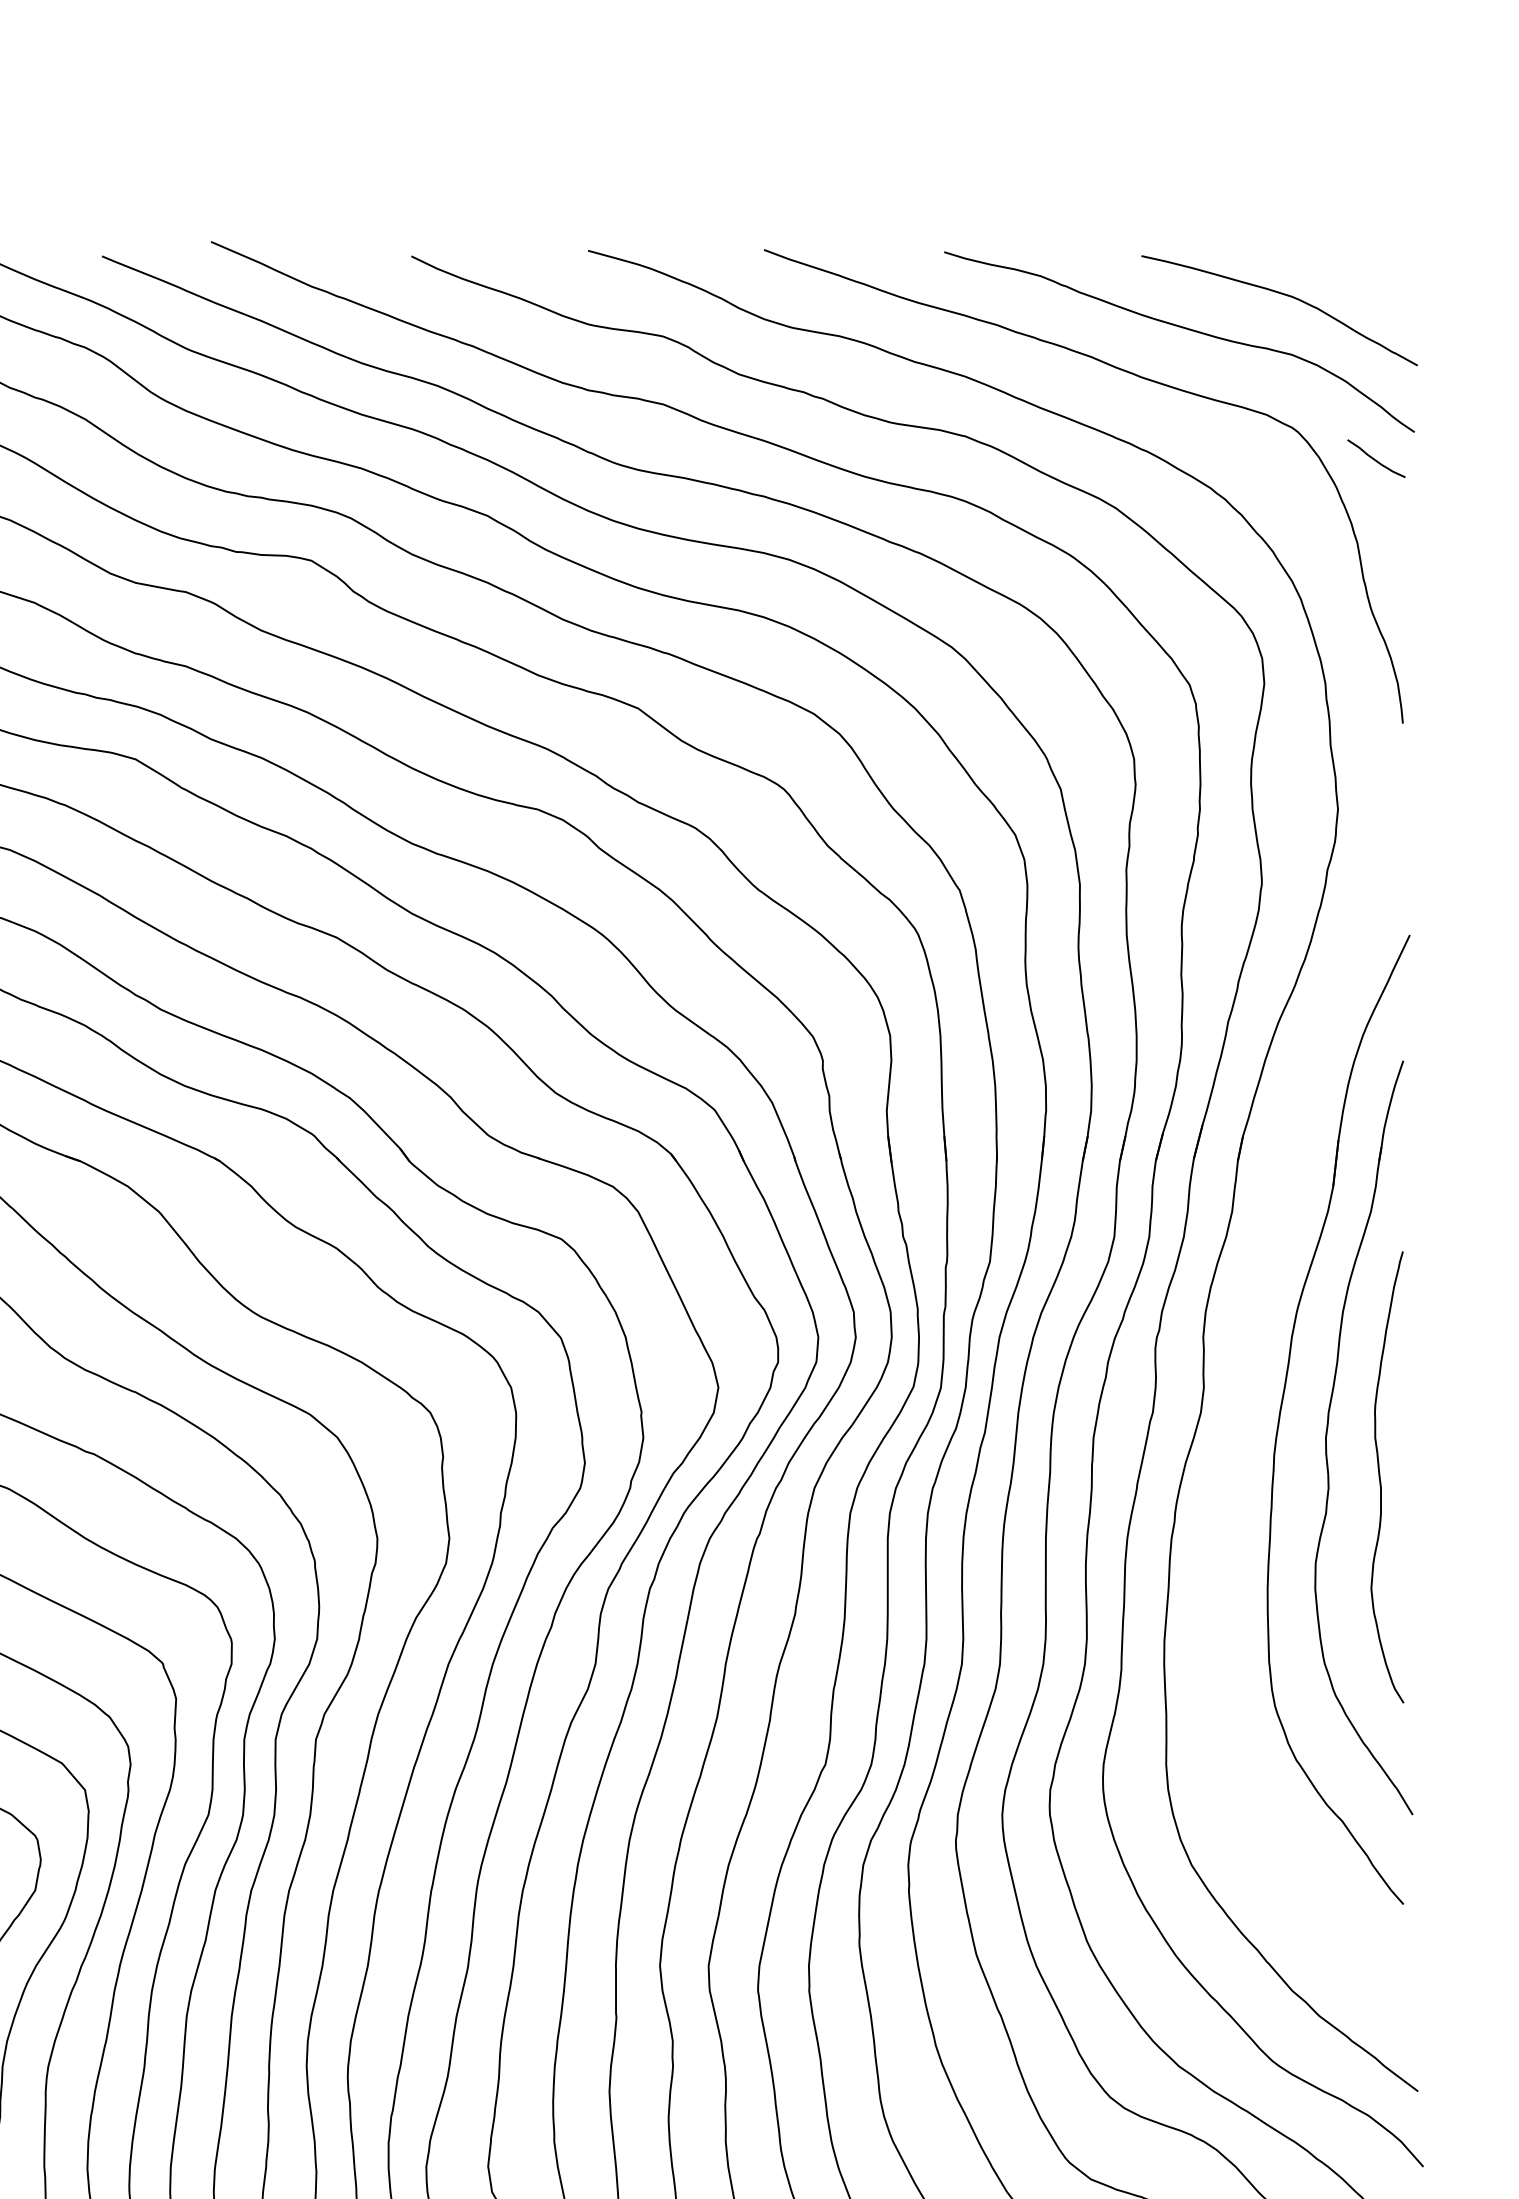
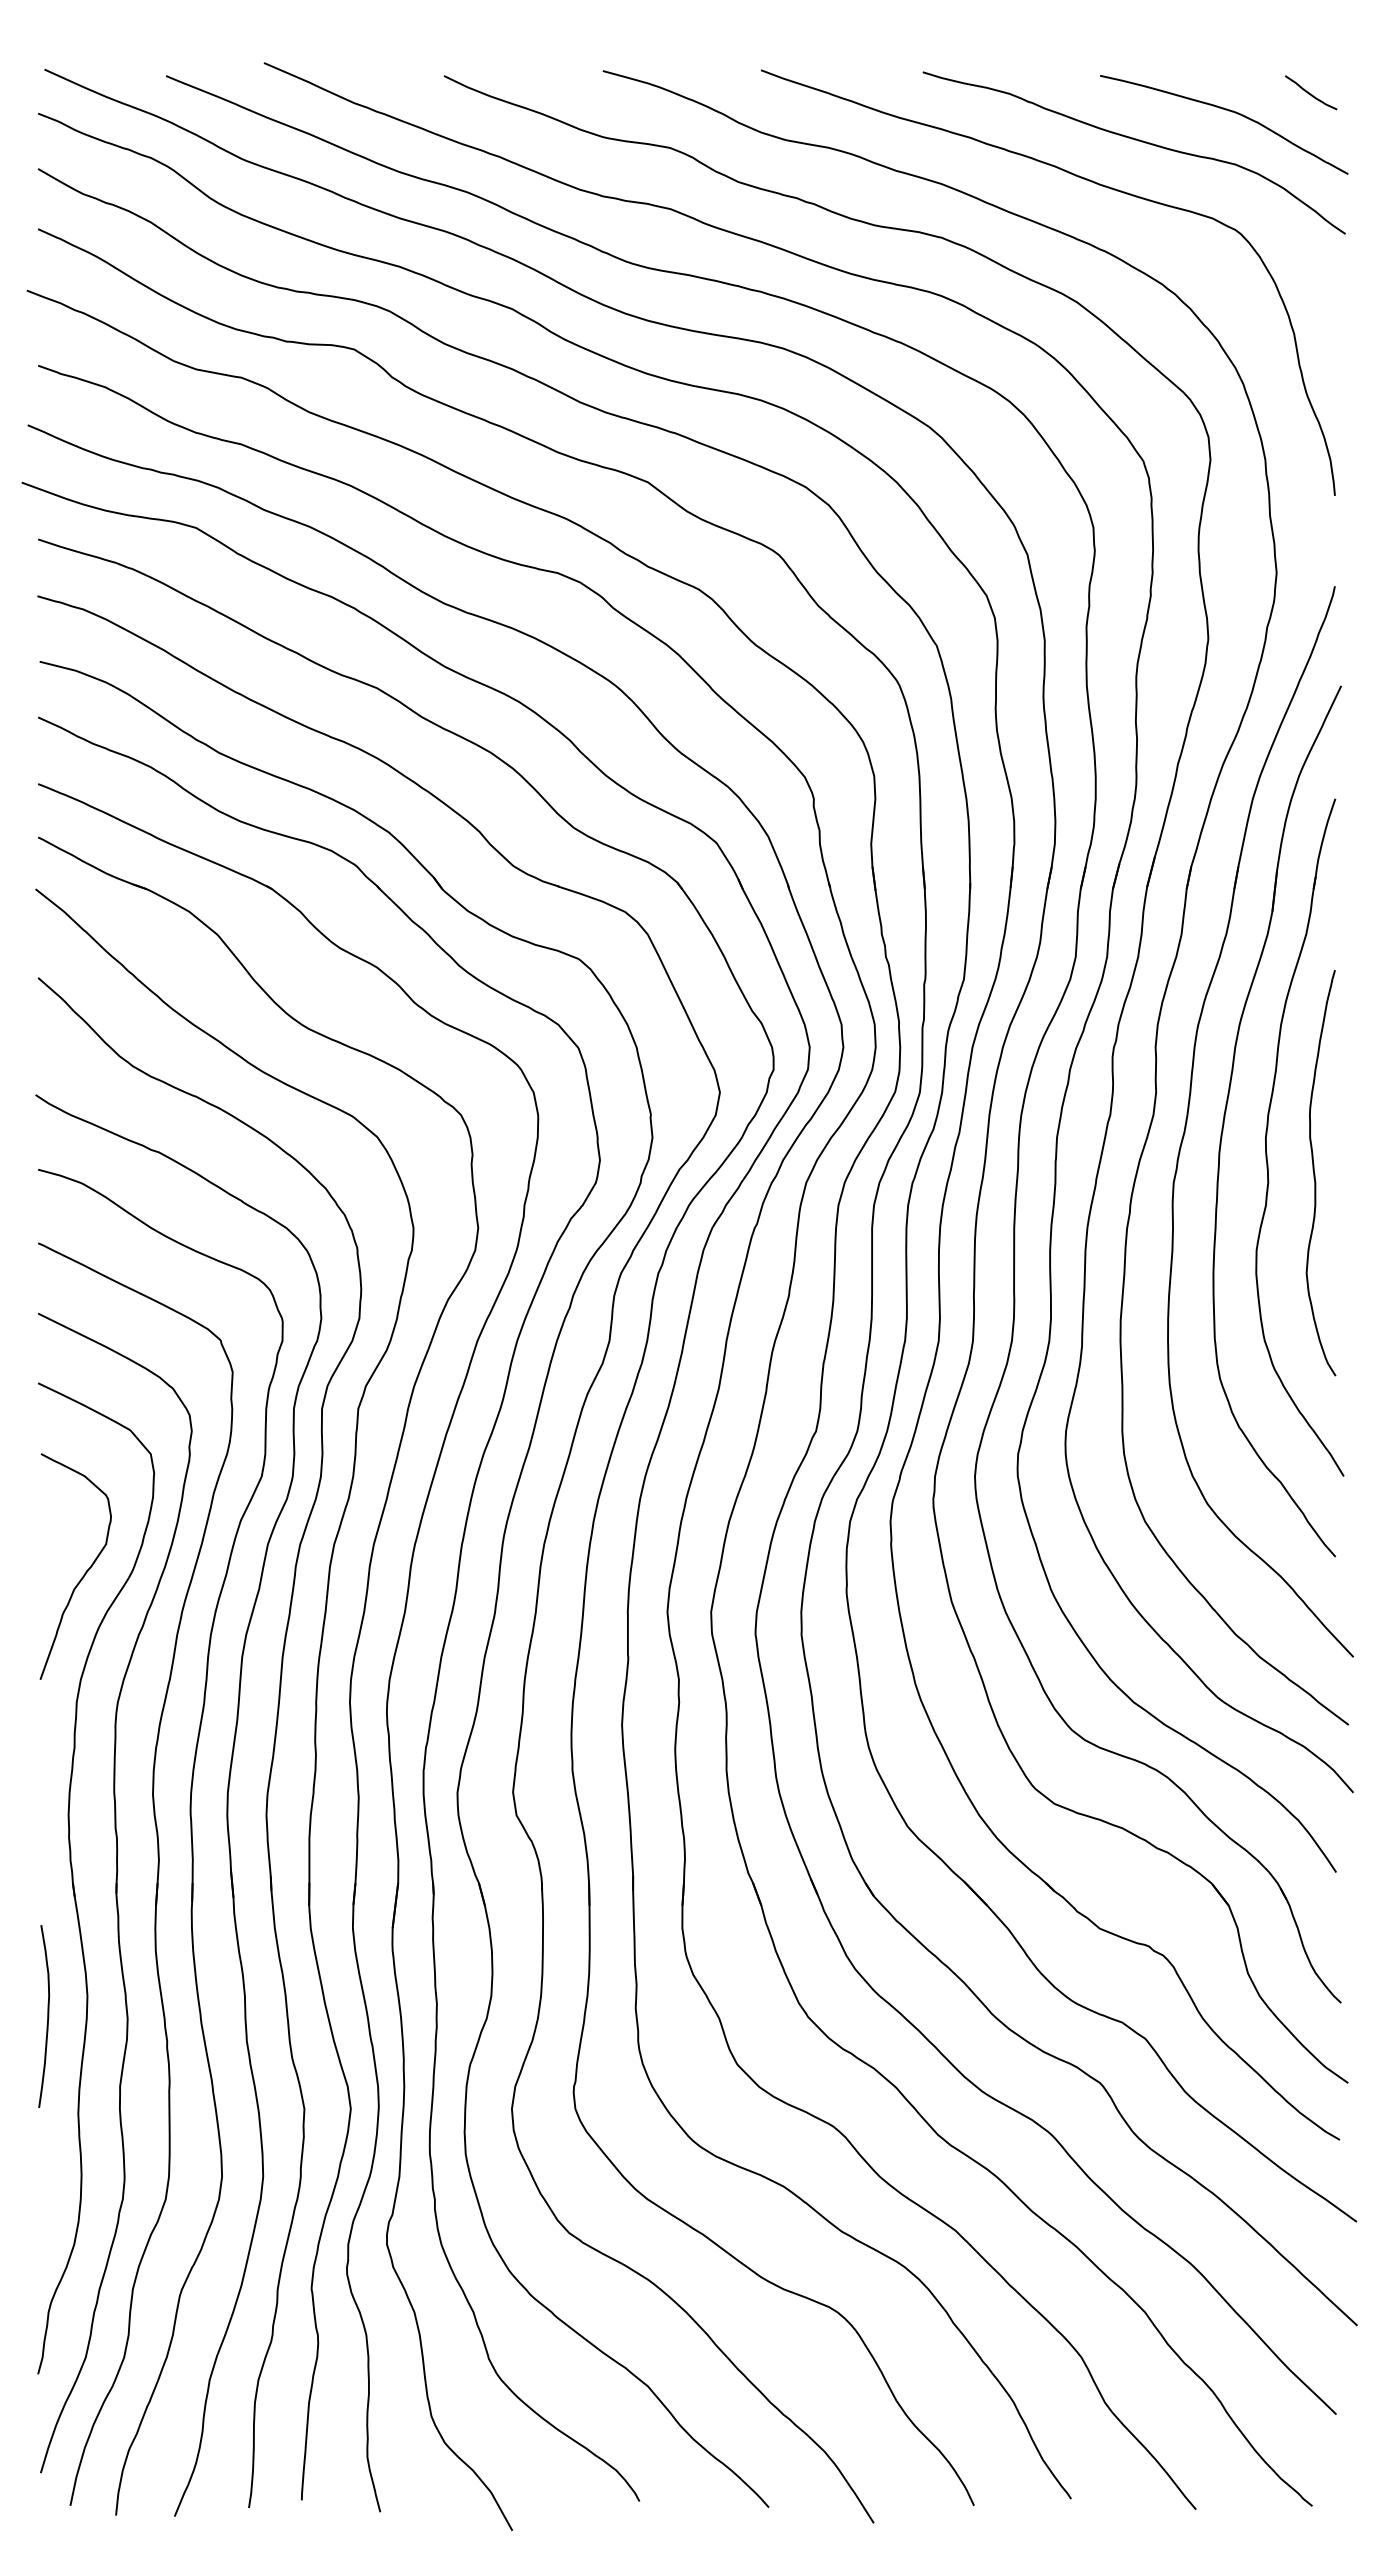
curve: (1375, 459) -> (1310, 93), moved
part: (1240, 1406) -> (1189, 1109), added

